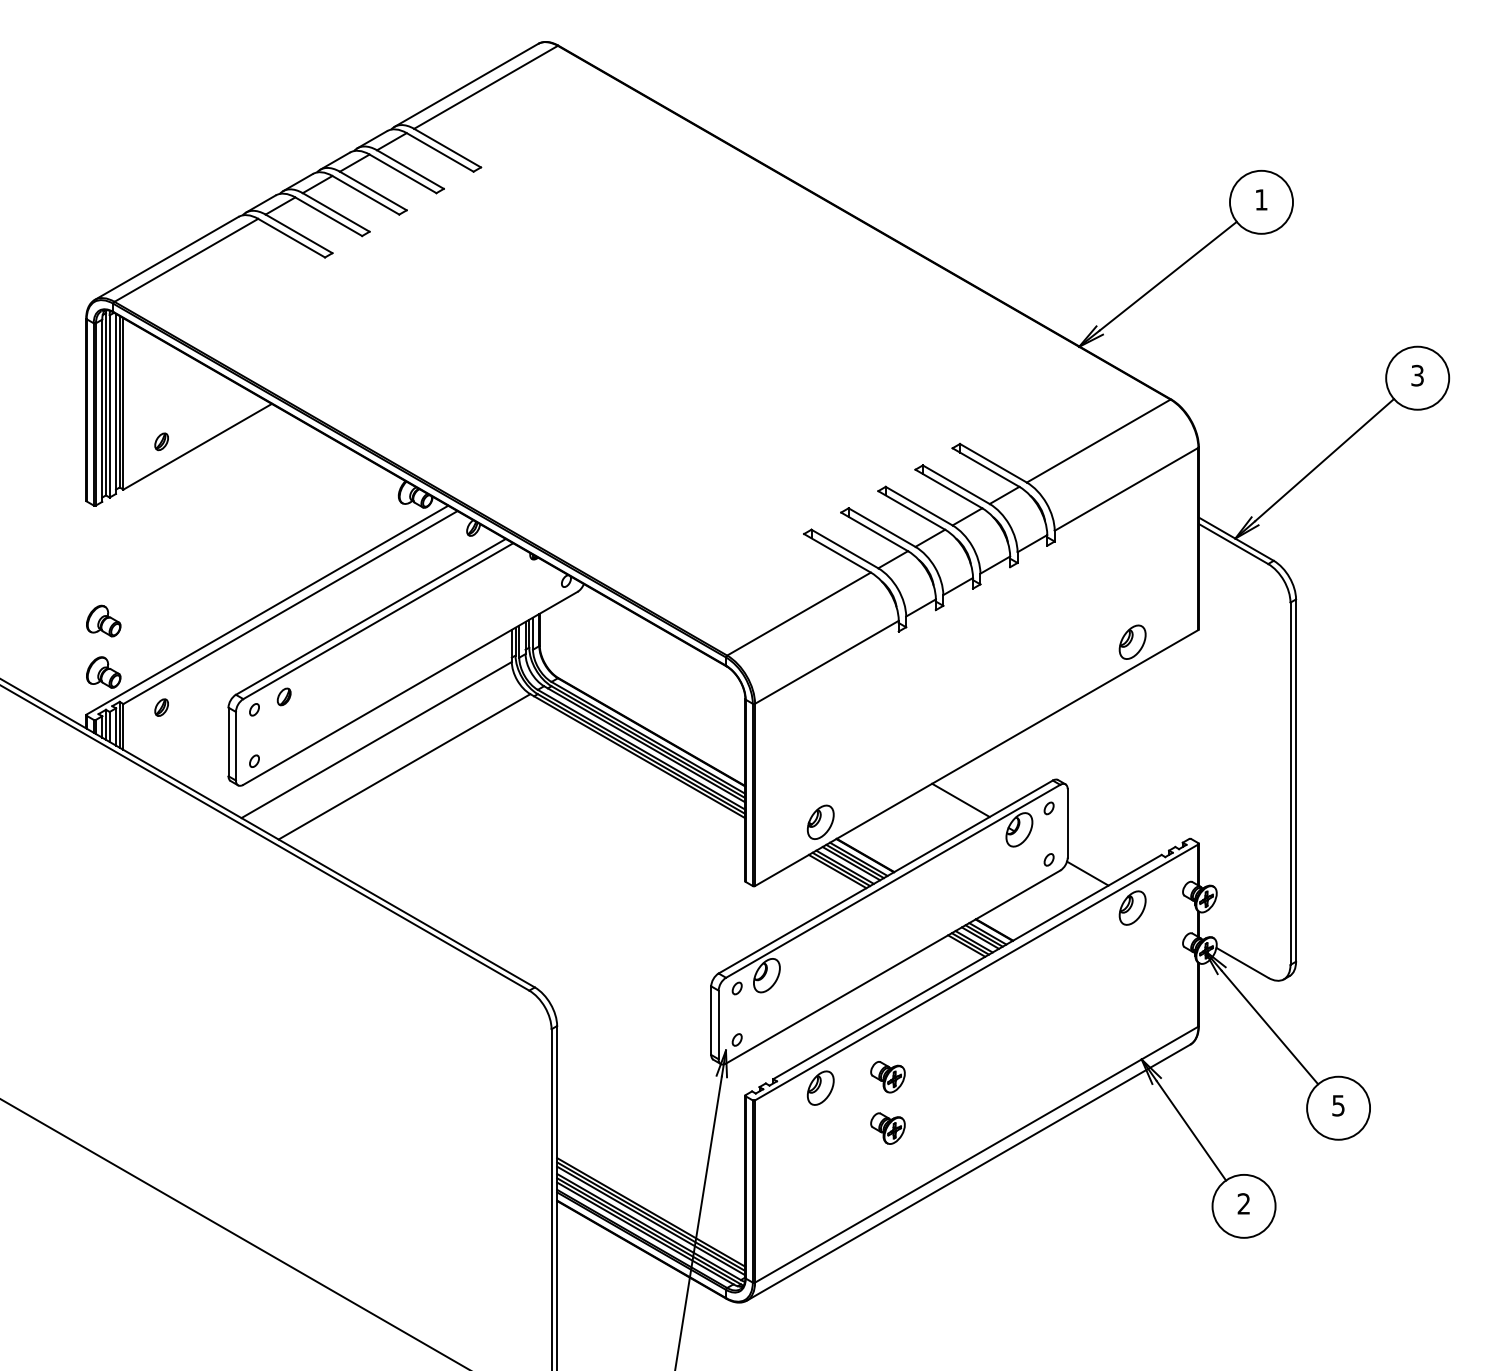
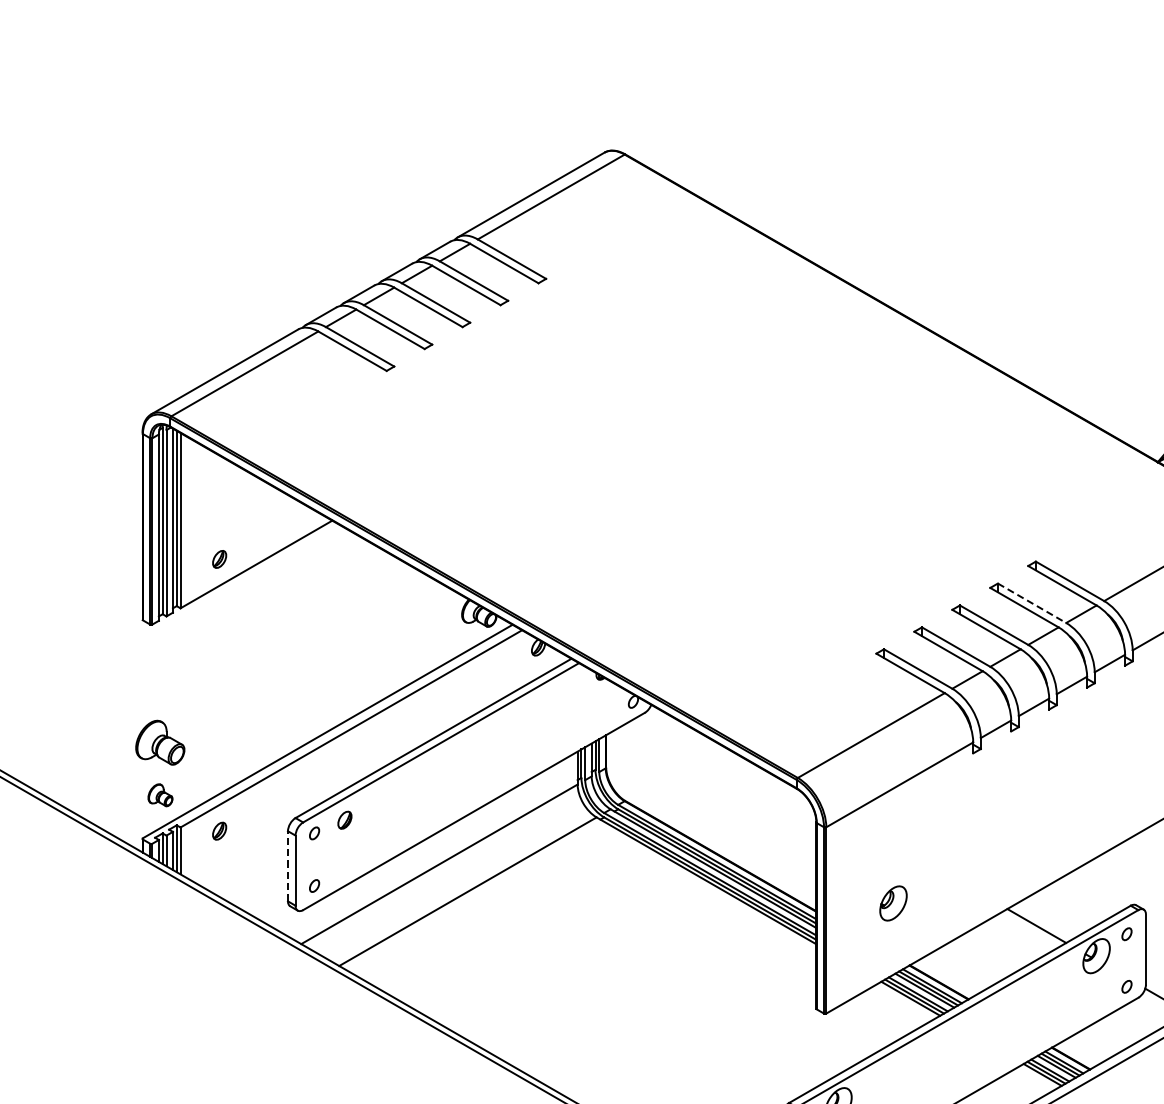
line: (956, 484) -> (1032, 603), solid -> dashed
part: (103, 620) -> (160, 742), size x1.4
part: (103, 672) -> (160, 795), size x0.7
line: (228, 741) -> (287, 865), solid -> dashed
part: (820, 821) -> (893, 902), moved

